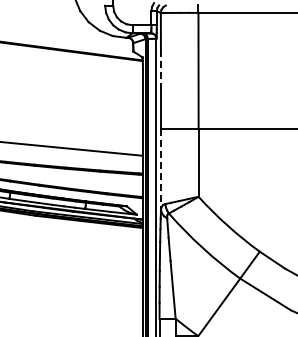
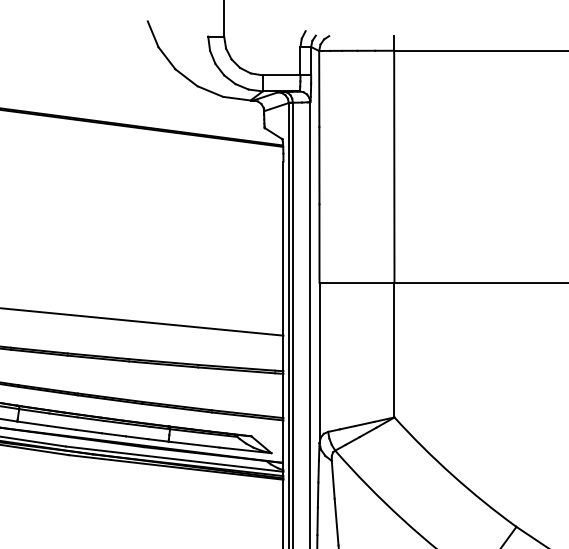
line: (160, 70) -> (318, 165), dashed -> solid
line: (161, 169) -> (320, 362), dashed -> solid

